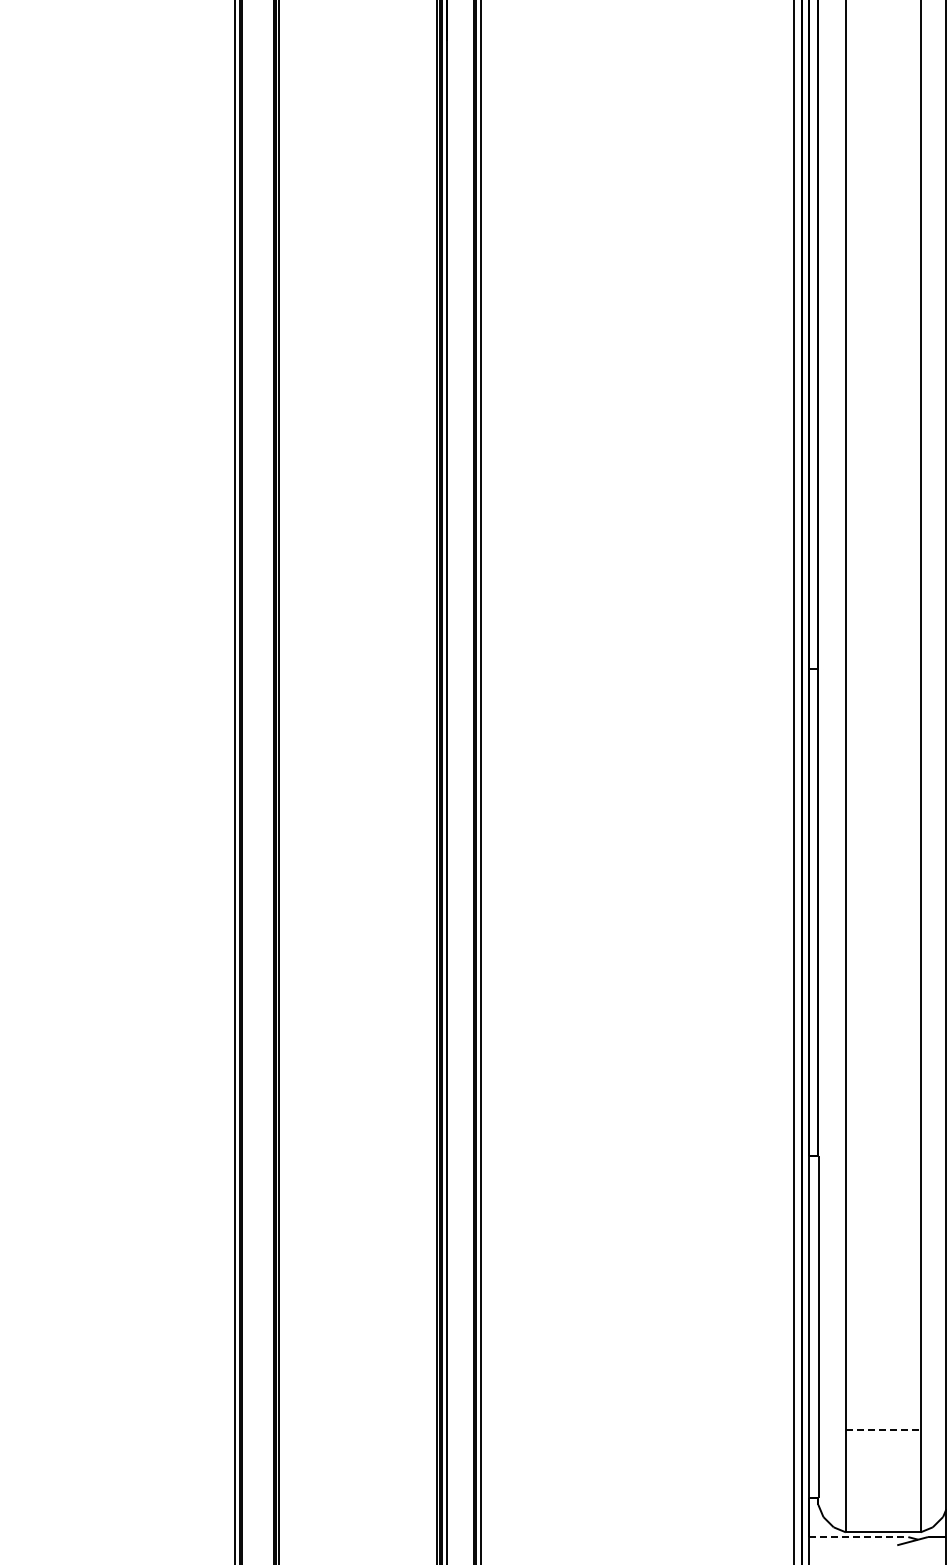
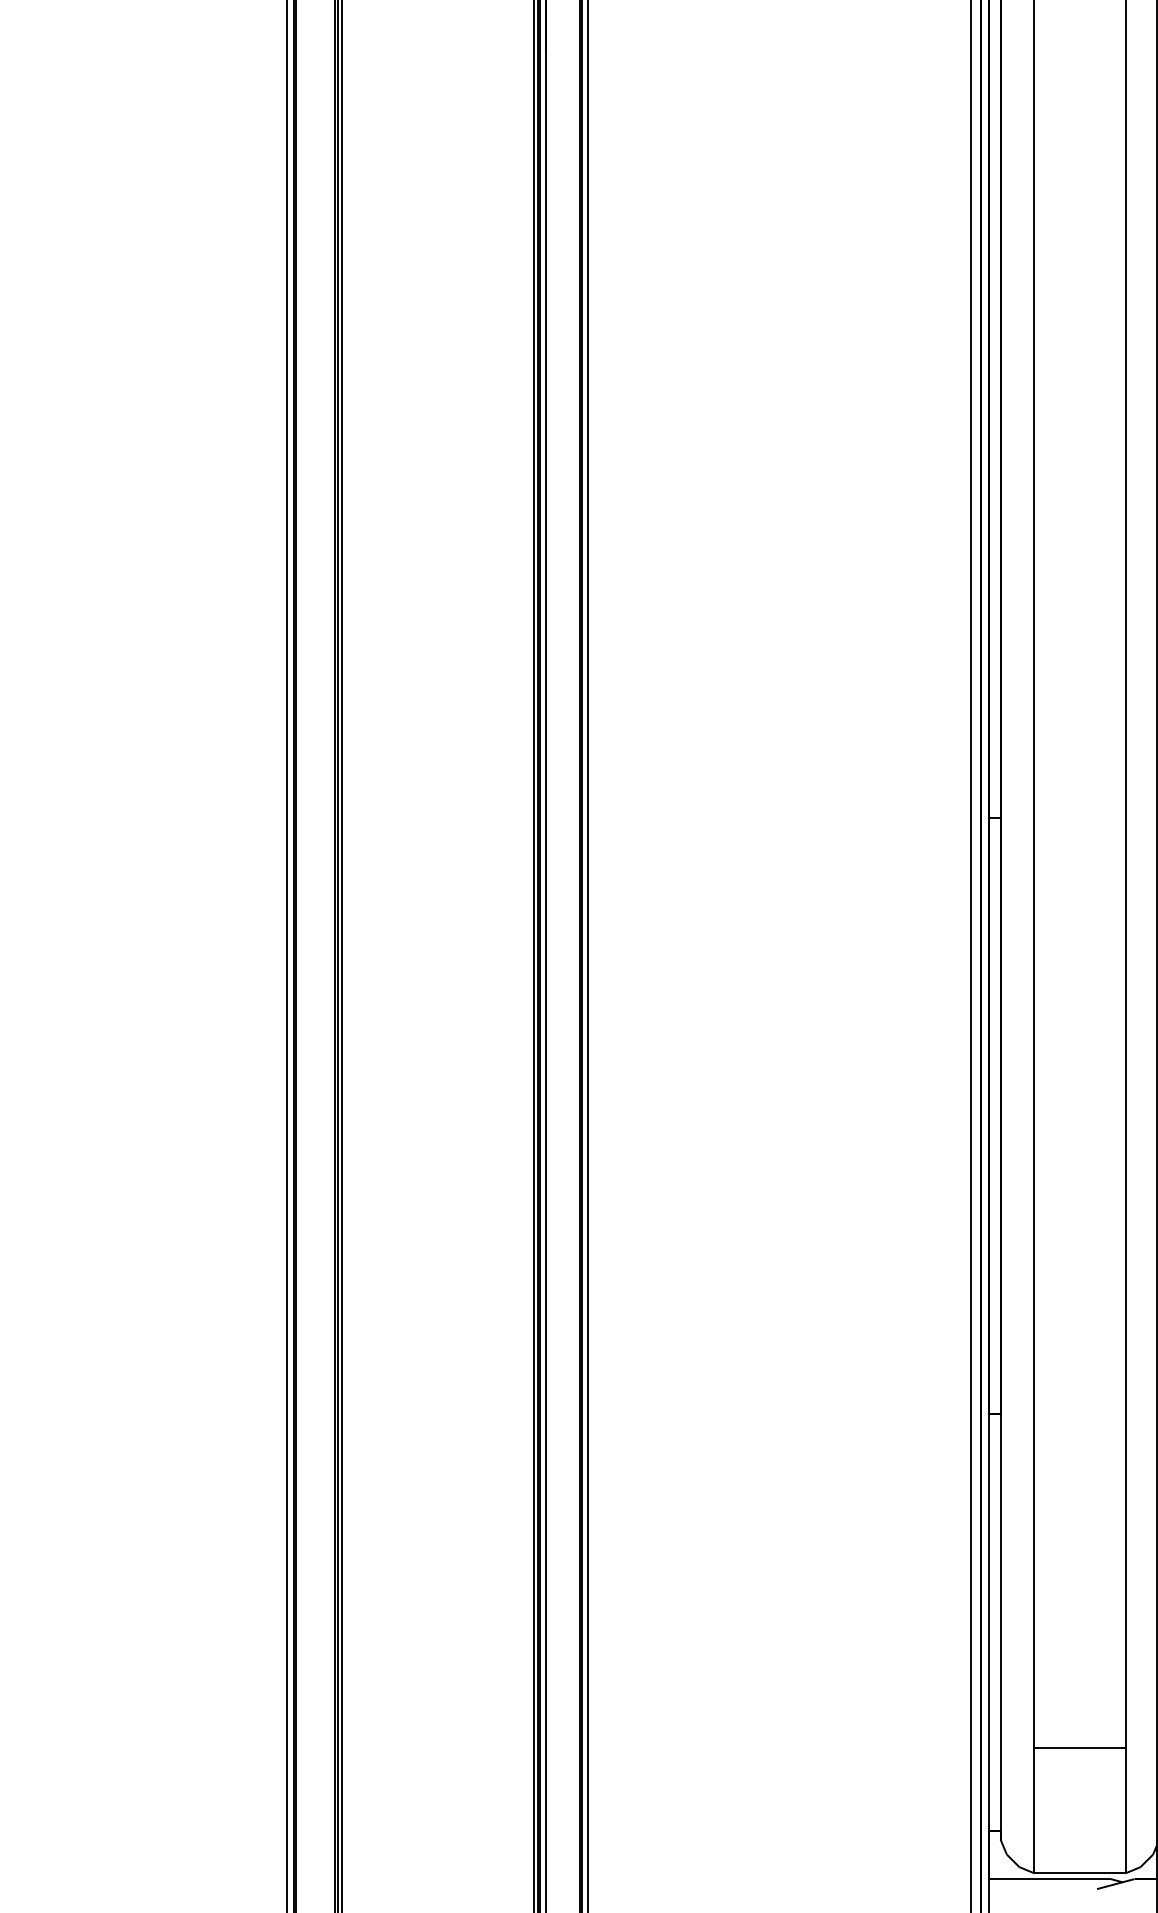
line: (883, 1429) -> (1080, 1747), dashed -> solid
line: (858, 1537) -> (1049, 1879), dashed -> solid

